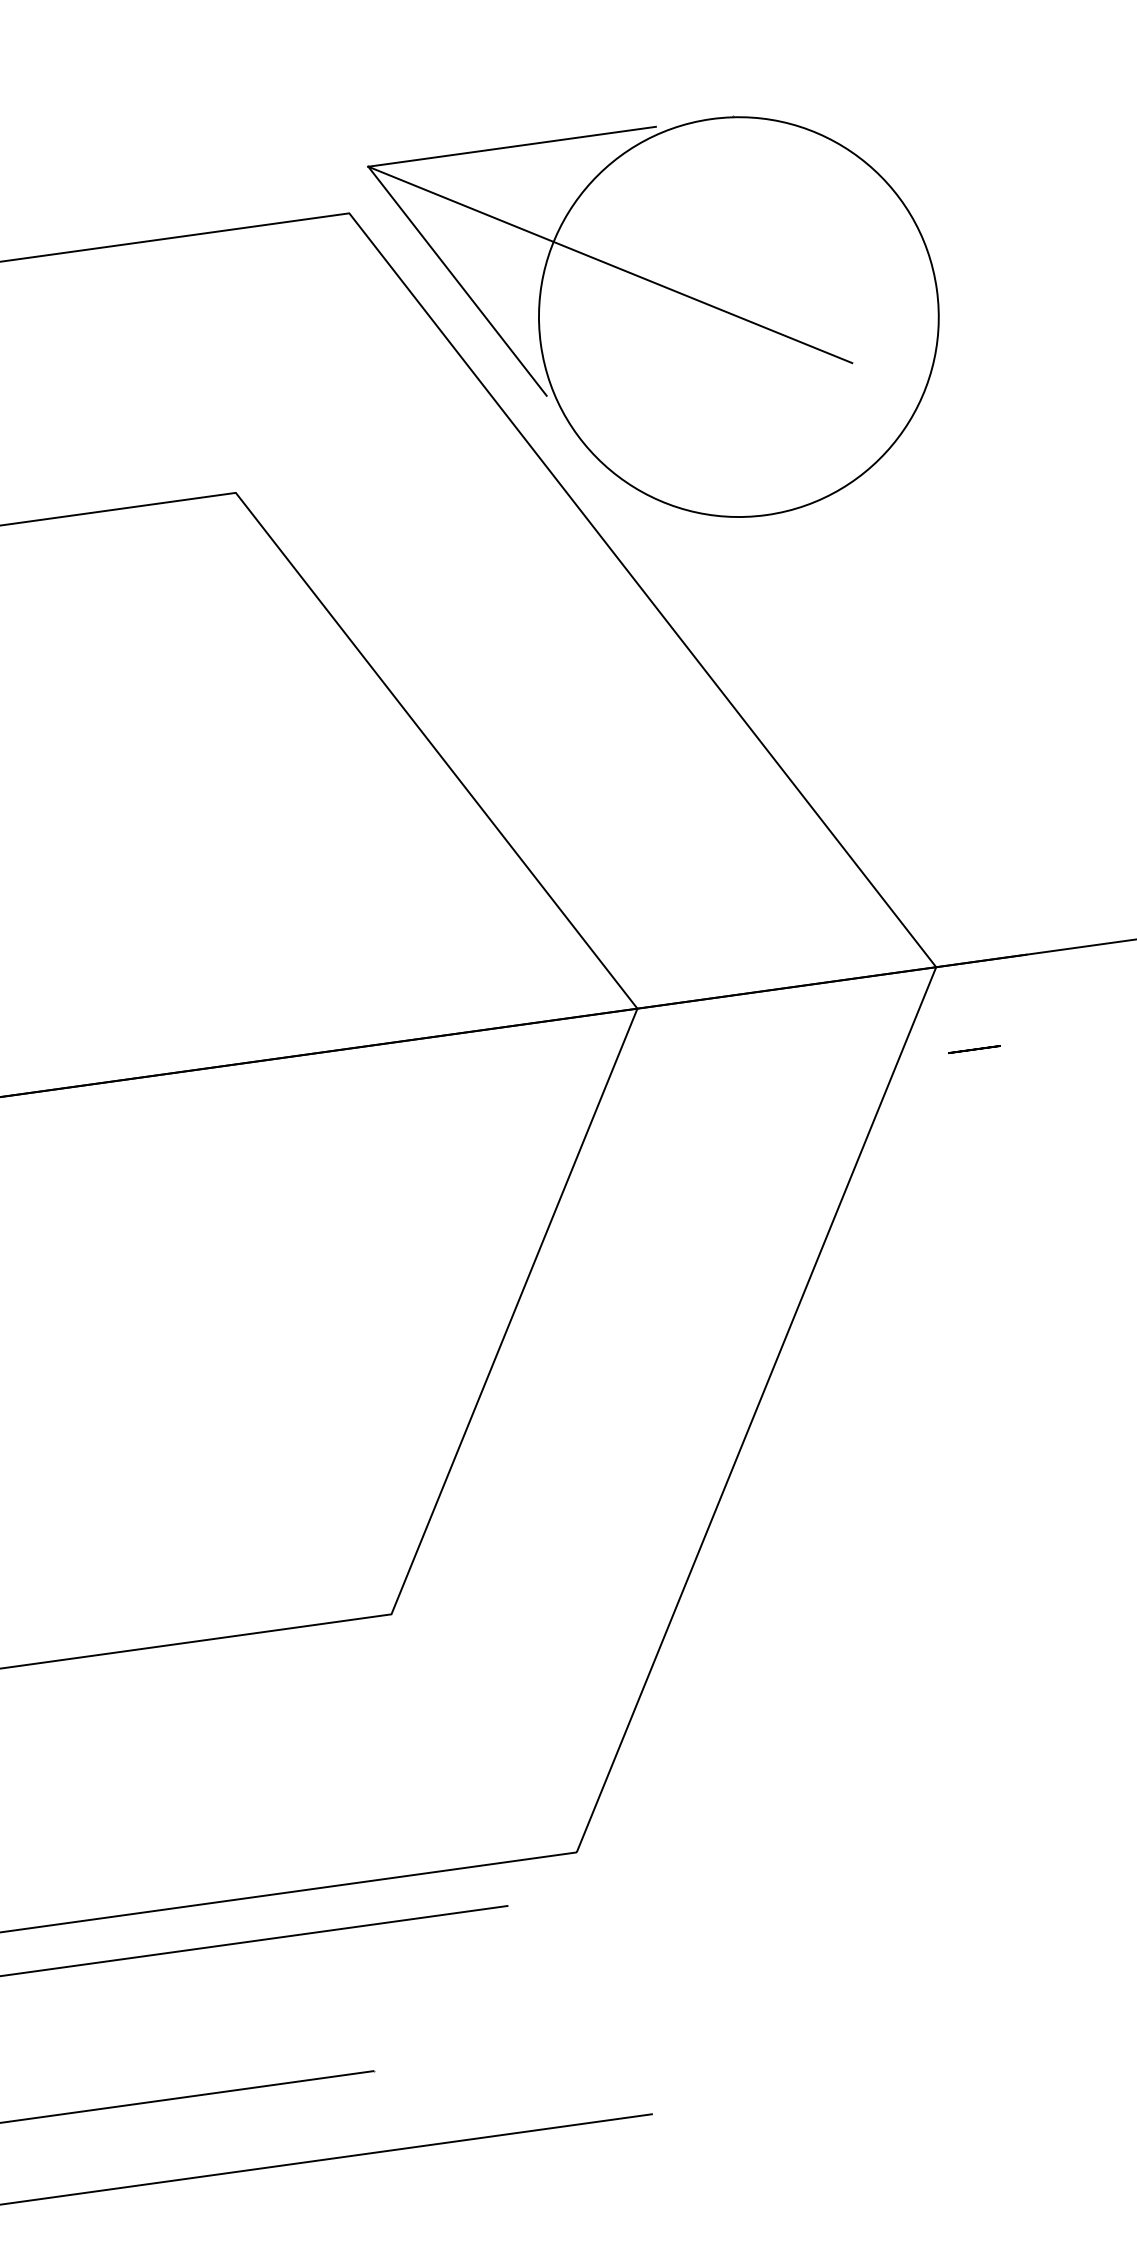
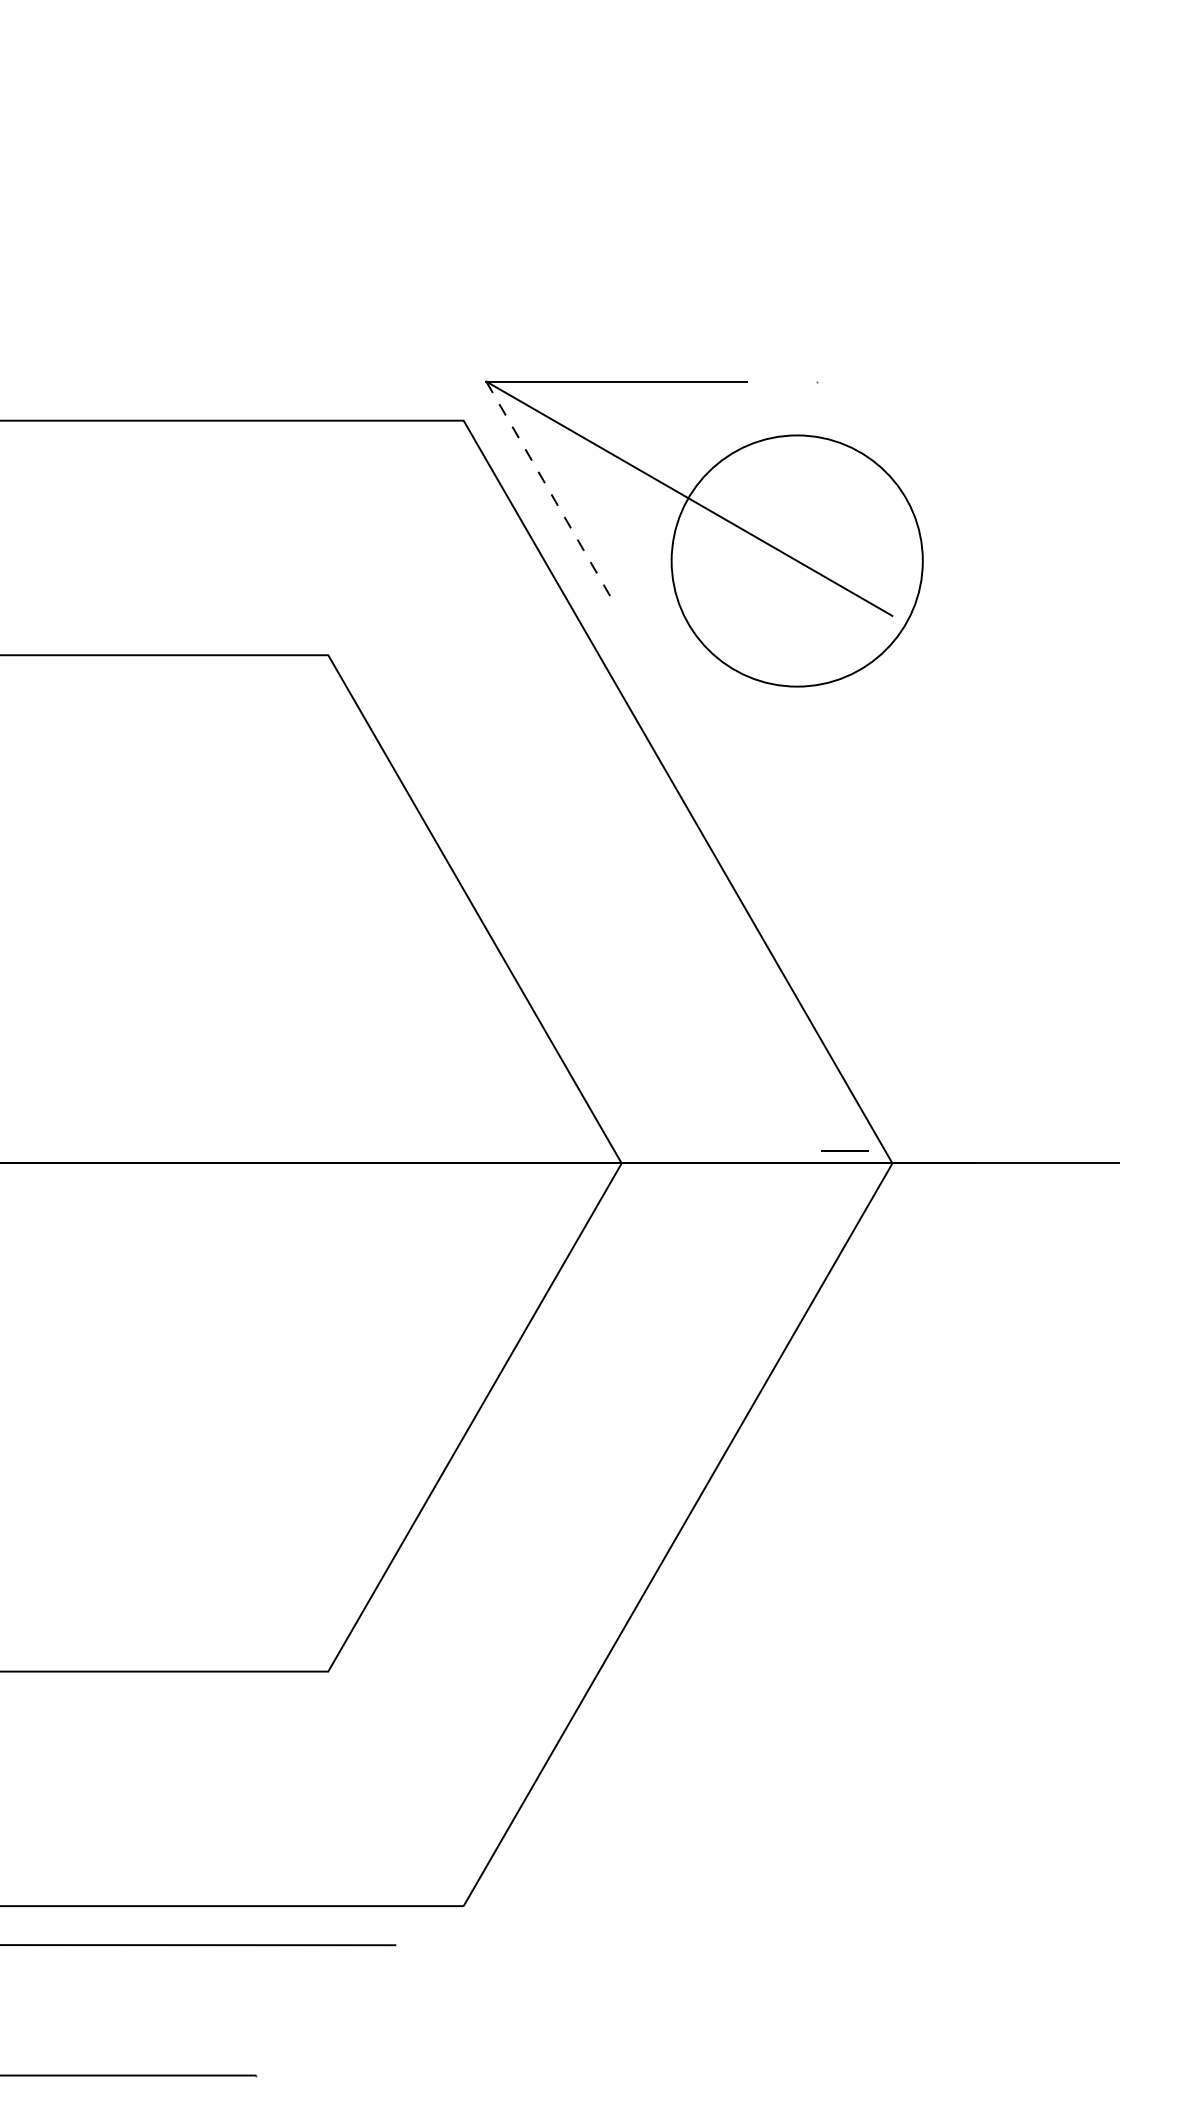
line: (457, 281) -> (551, 494), solid -> dashed
circle: (737, 316) -> (796, 560), size x0.7
line: (973, 1048) -> (844, 1150), moved

